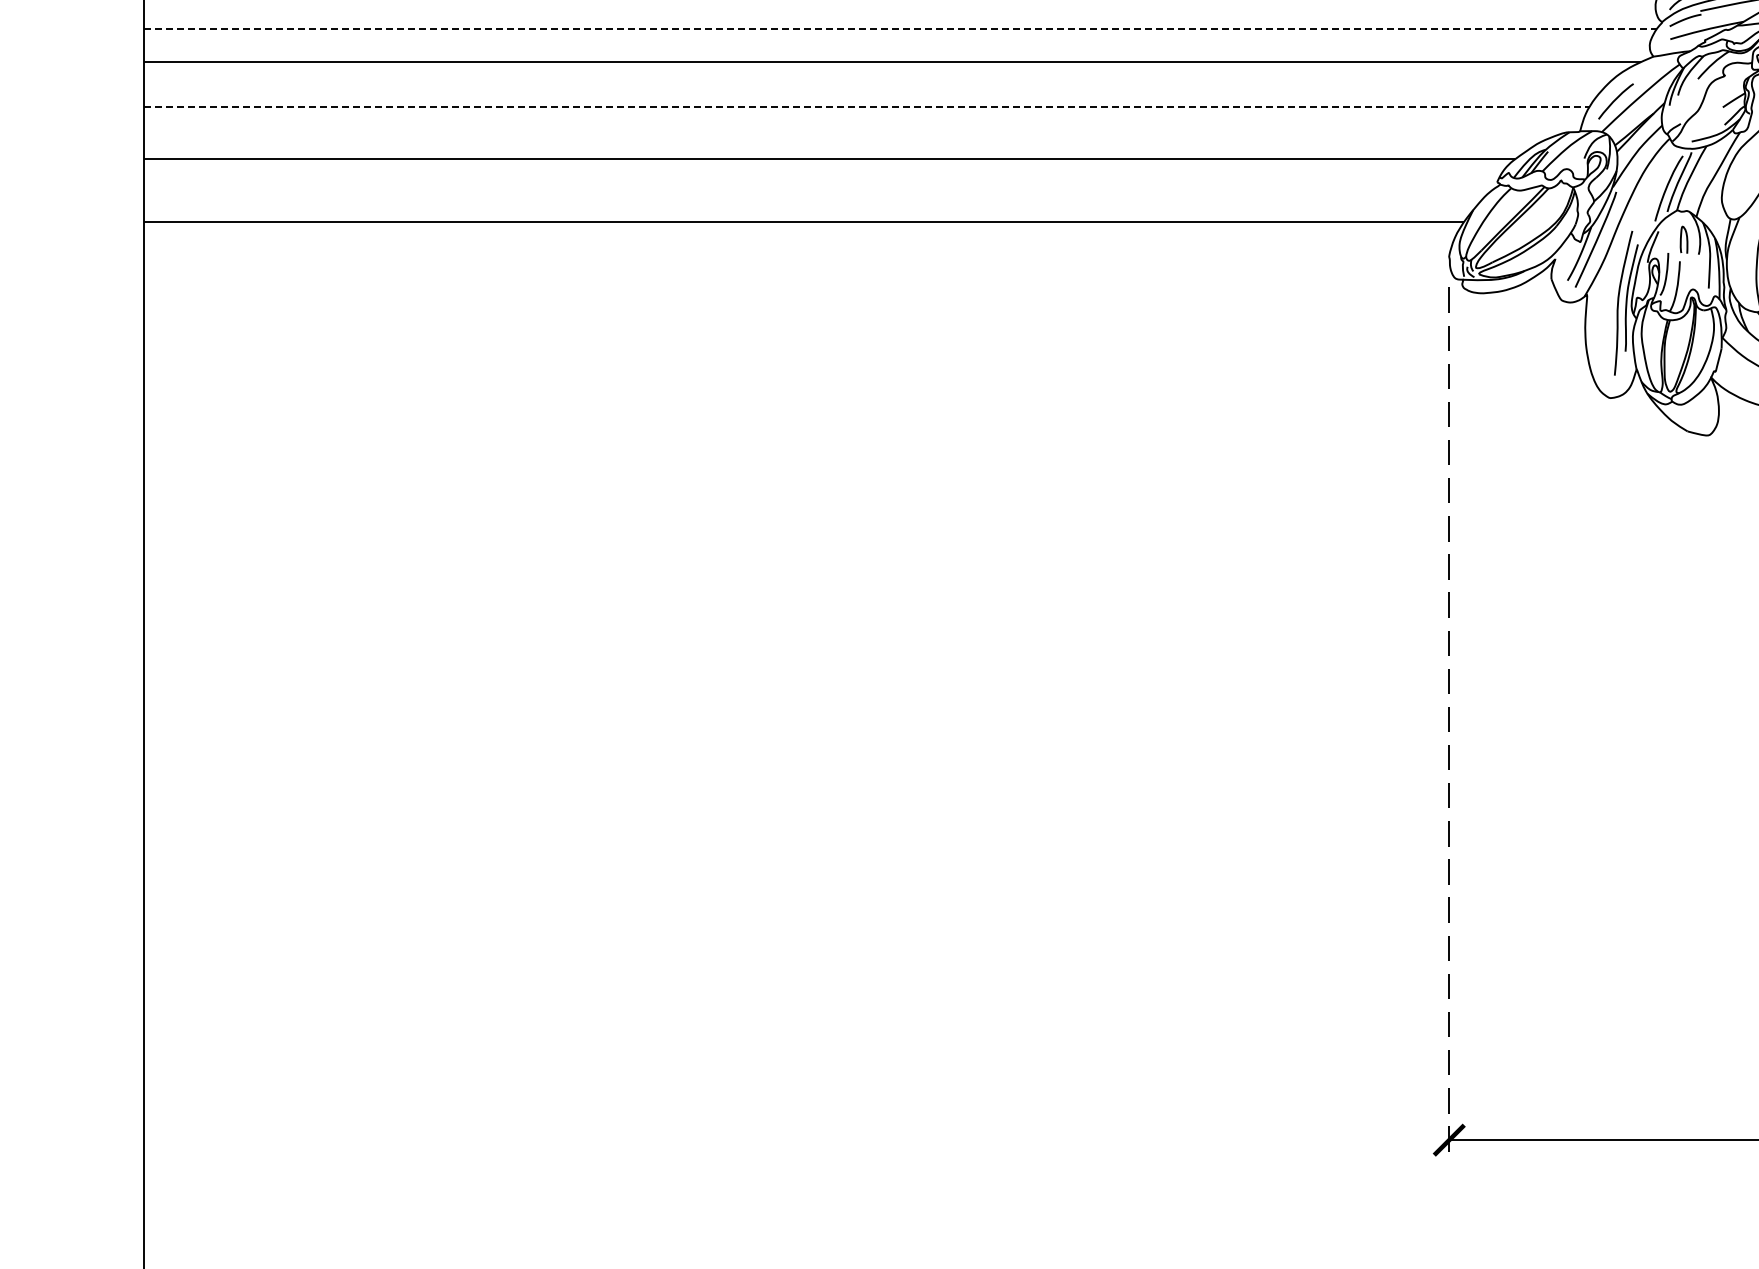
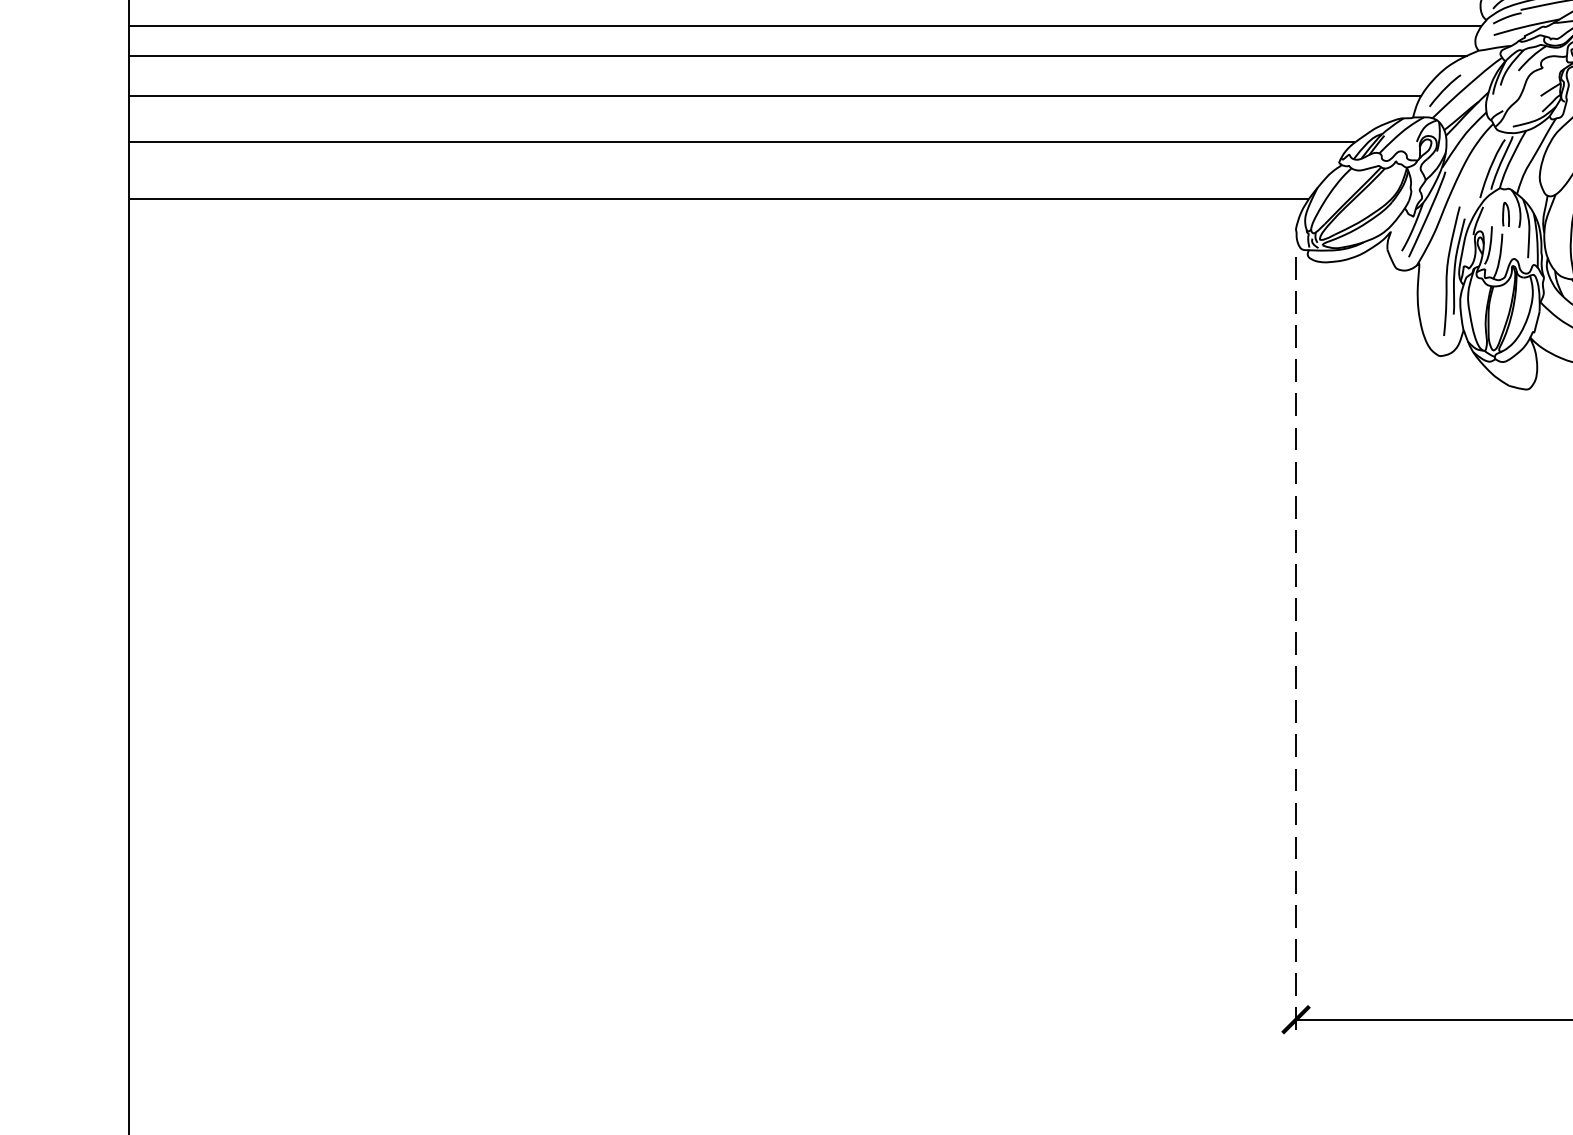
line: (901, 28) -> (806, 25), dashed -> solid
line: (866, 107) -> (774, 96), dashed -> solid

